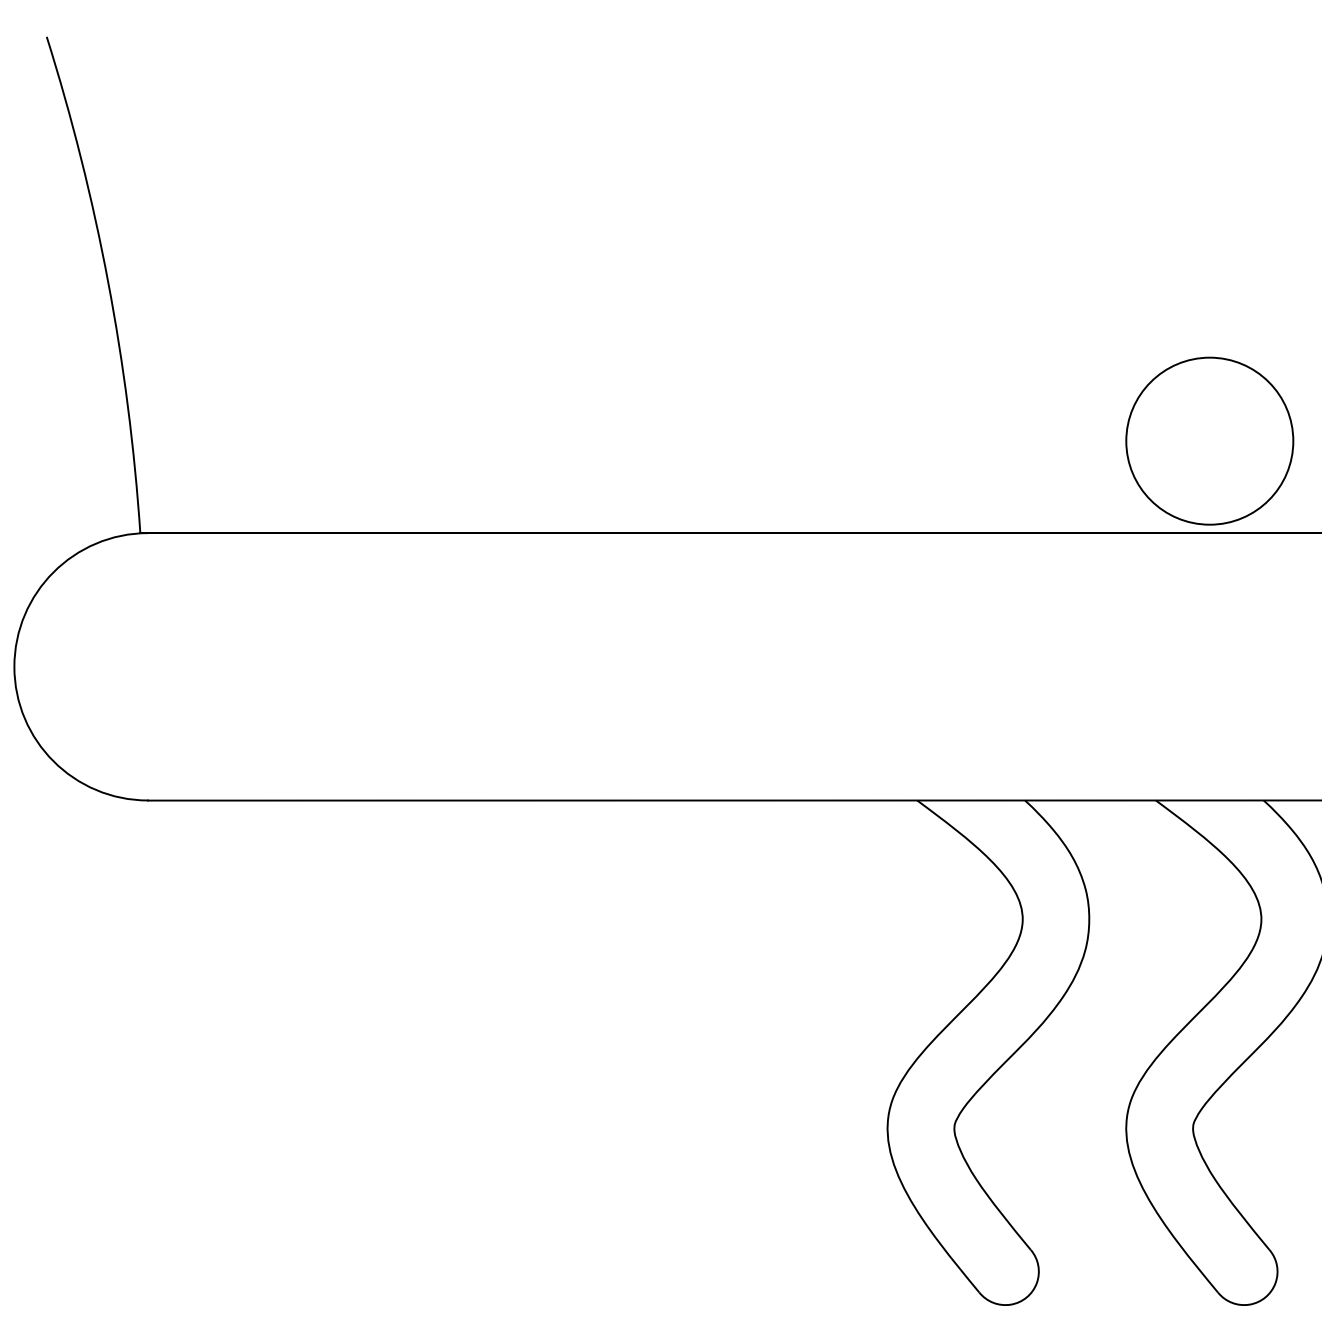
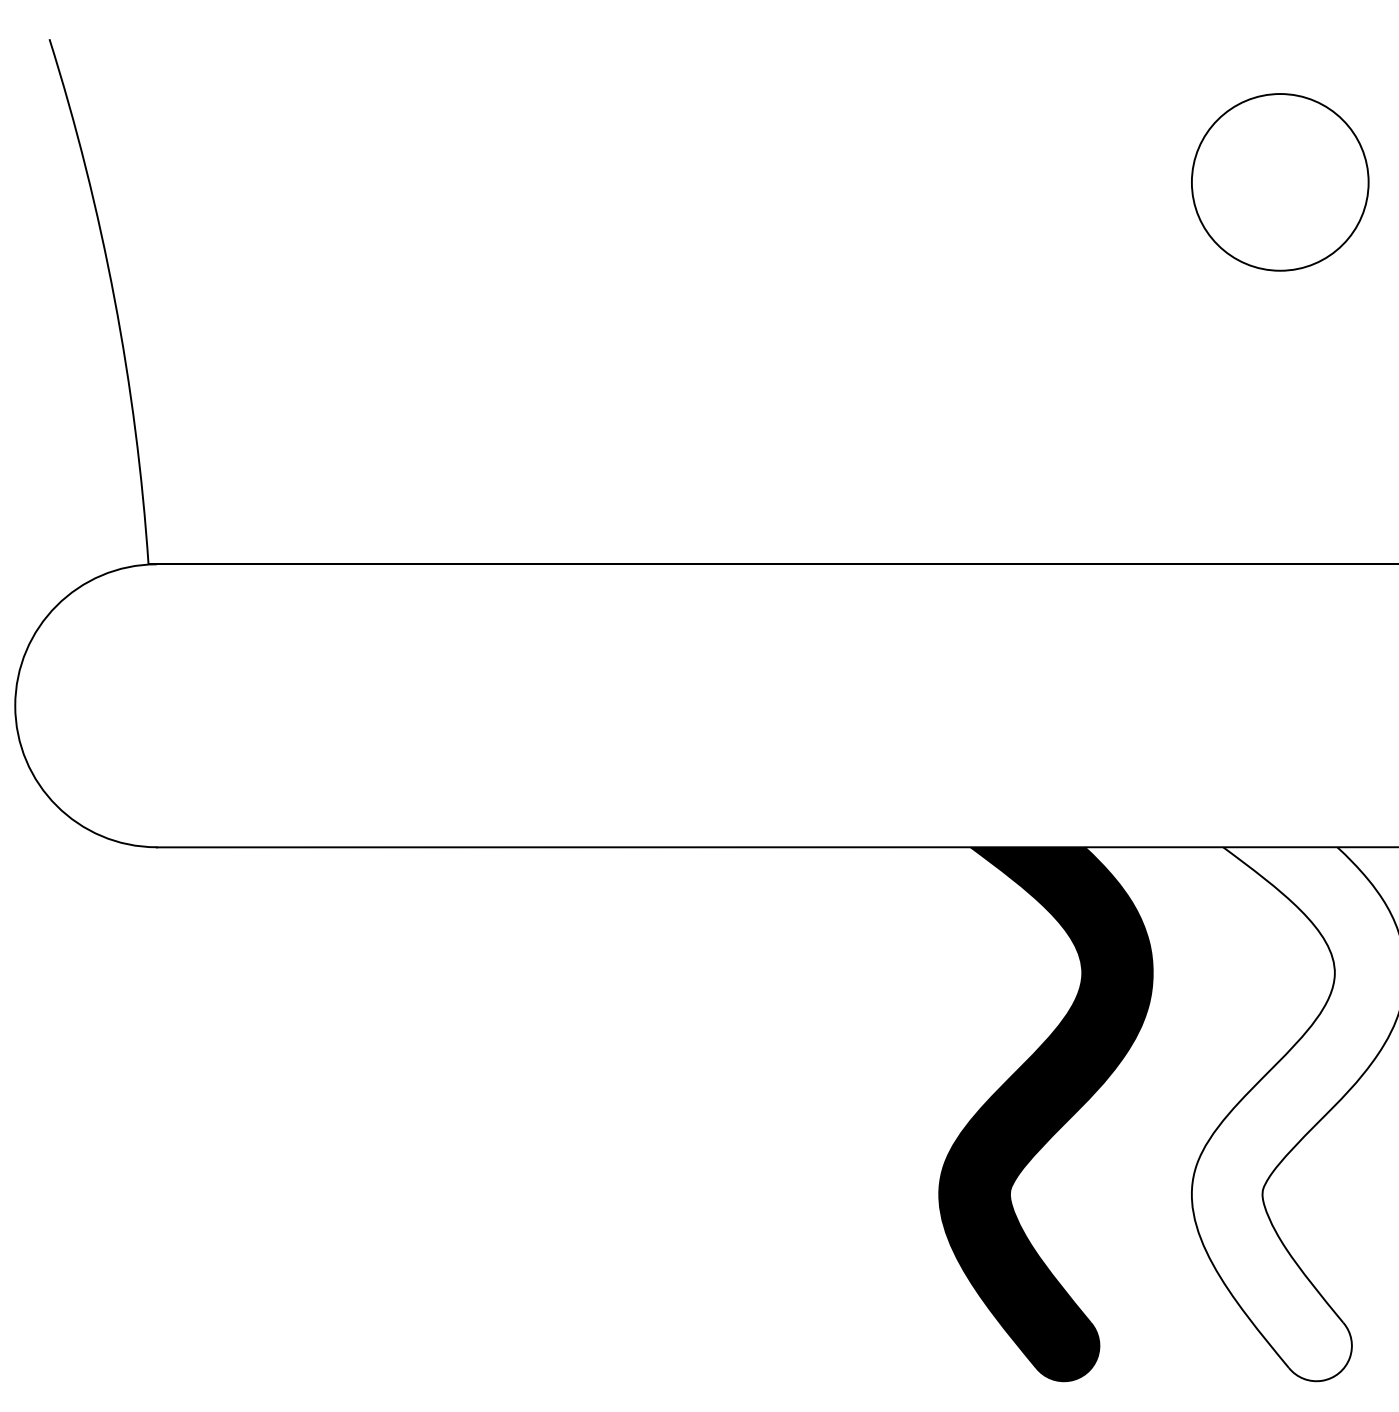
circle: (1209, 440) -> (1279, 181), moved
fill: (988, 1052) -> (1046, 1113), added

